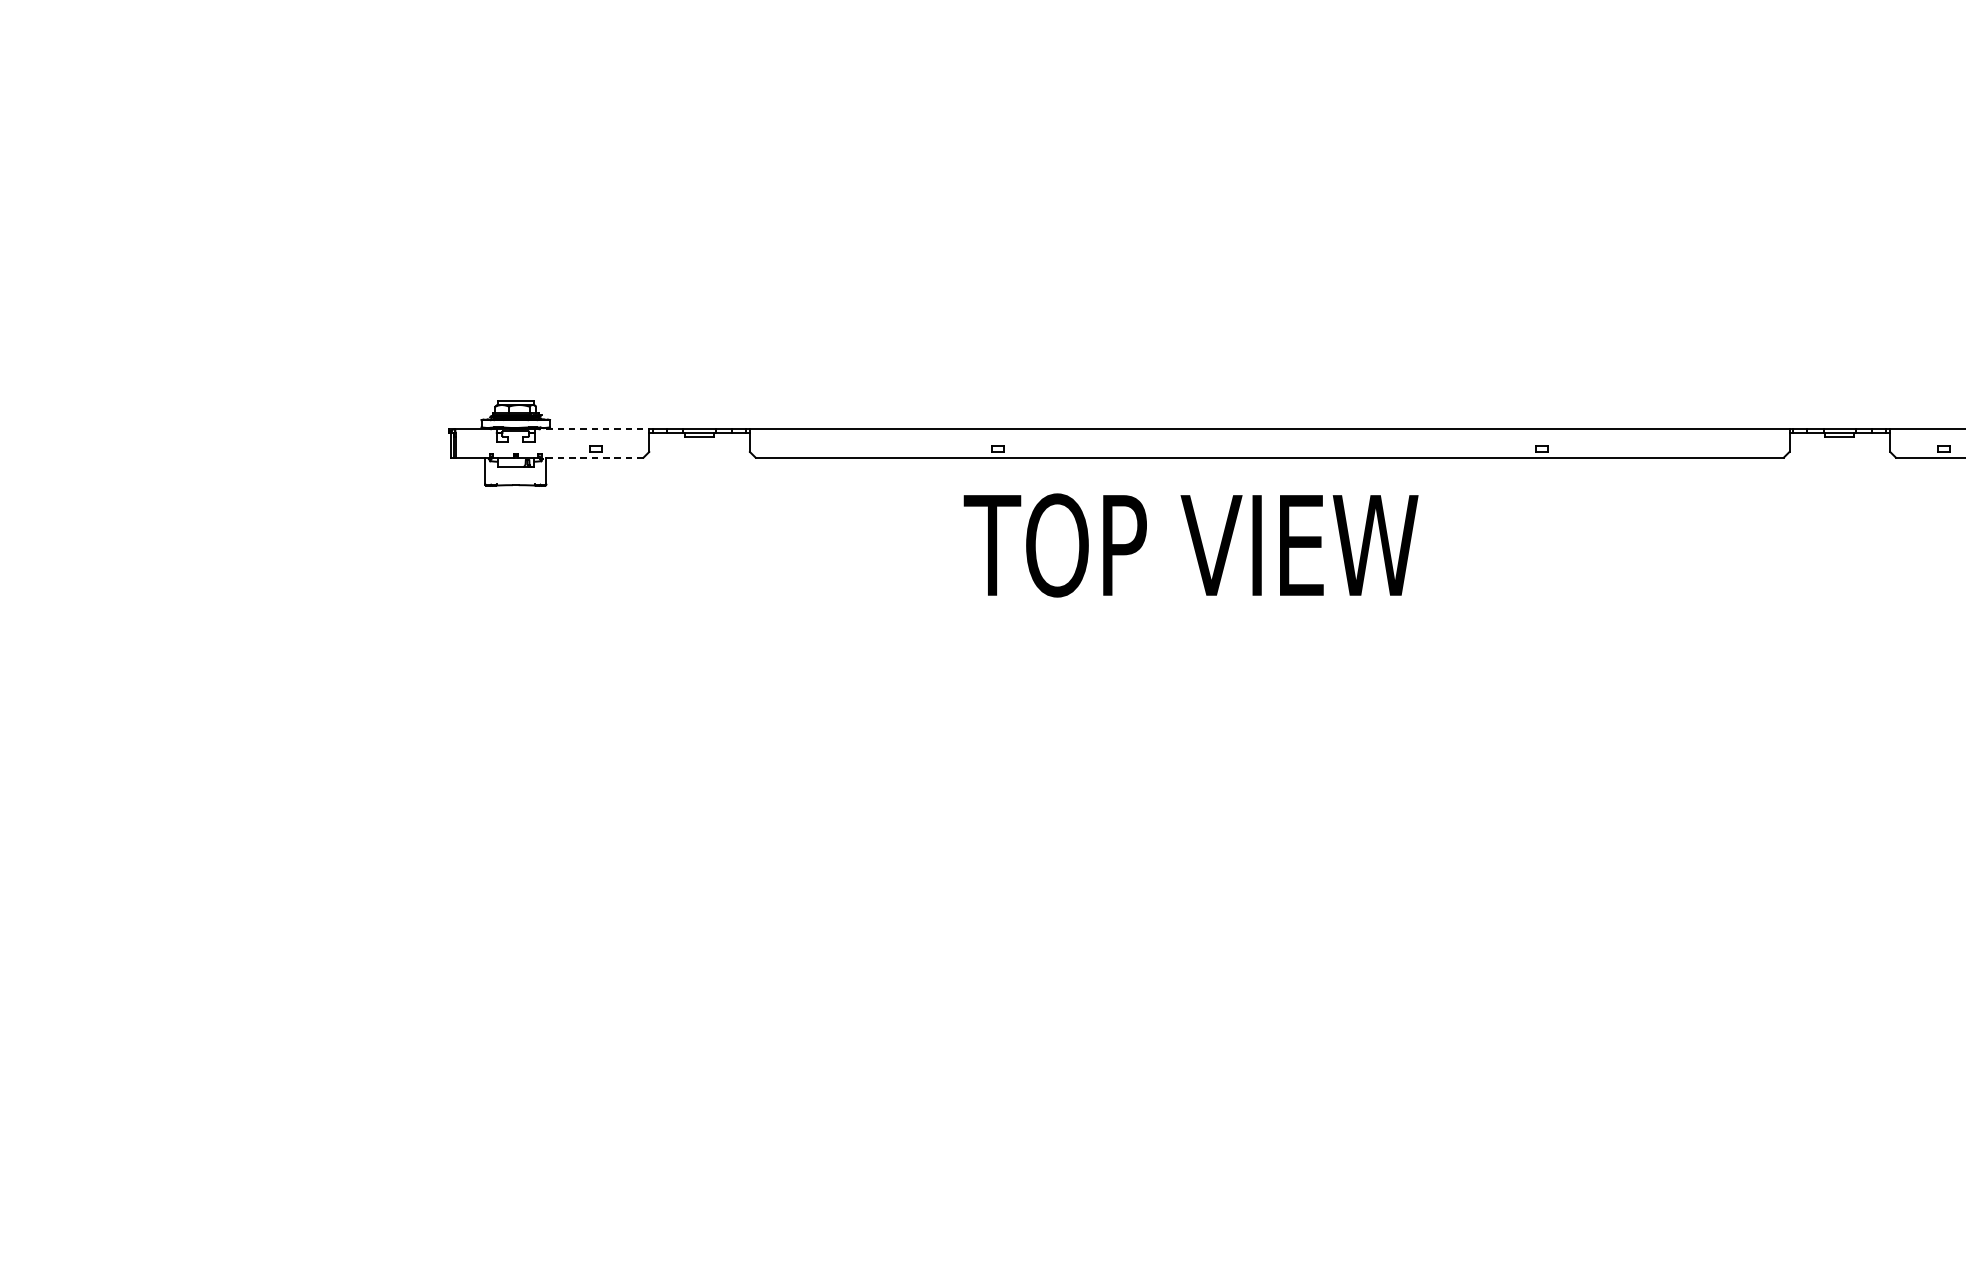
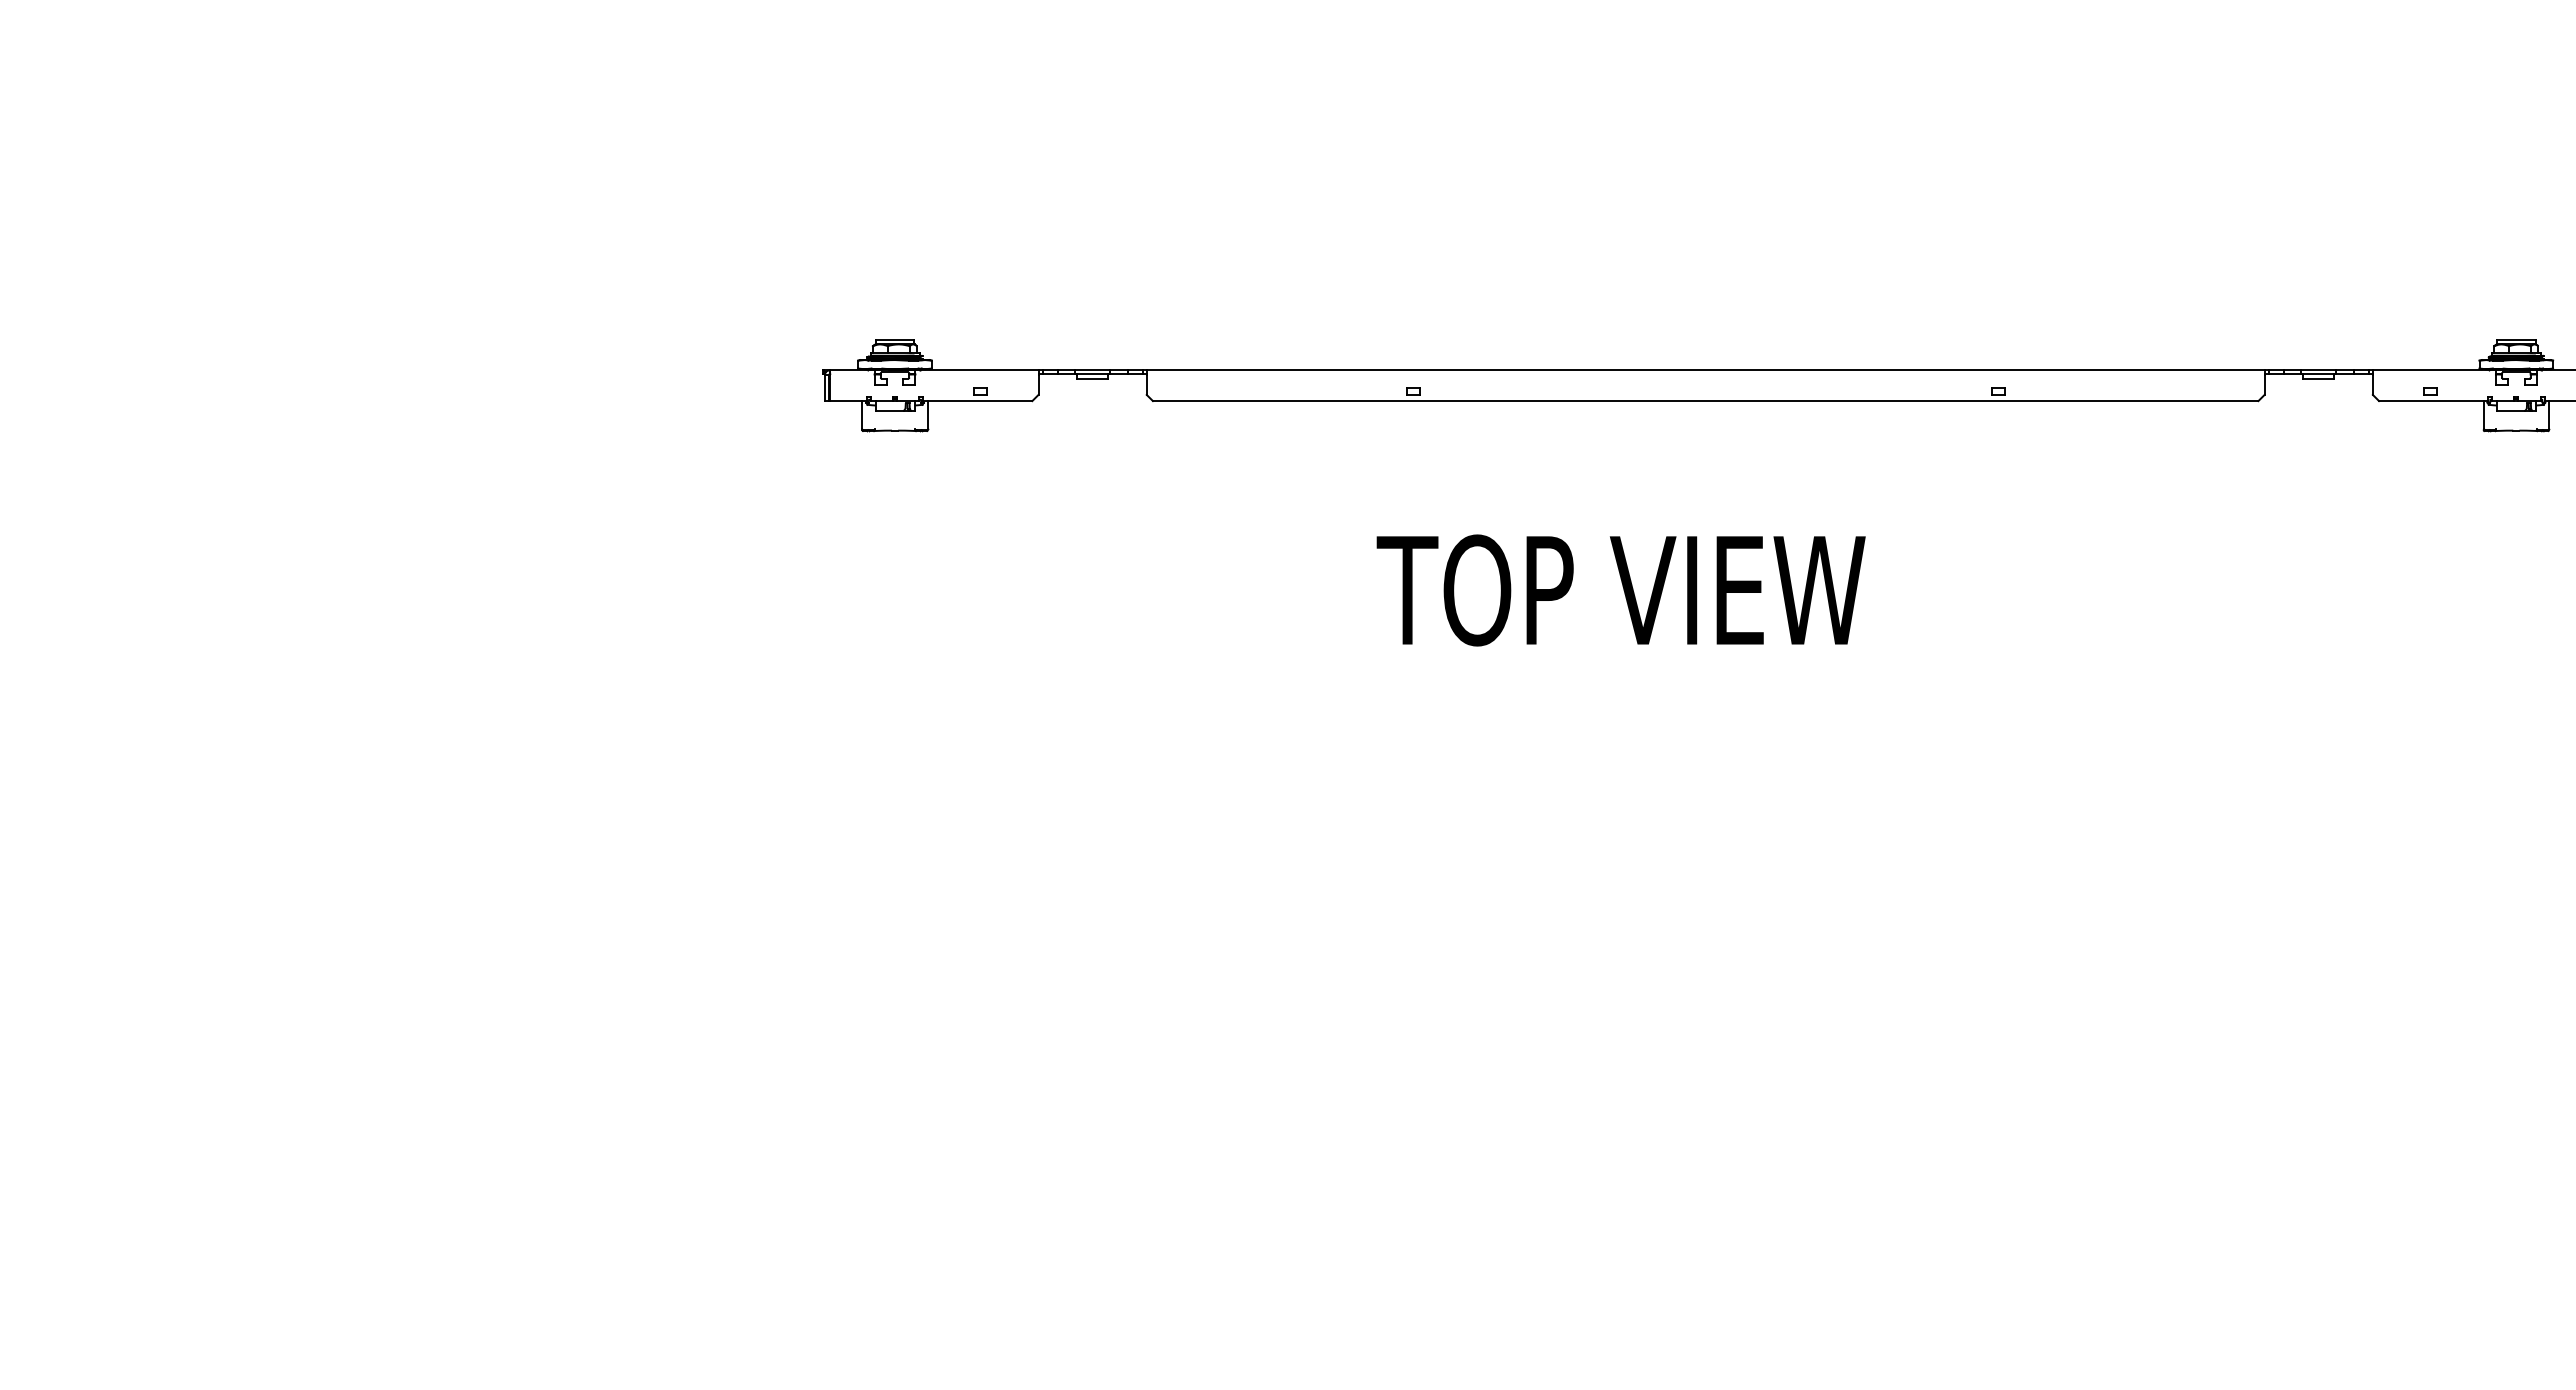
line: (591, 429) -> (976, 370), dashed -> solid
line: (592, 458) -> (977, 401), dashed -> solid
text: (1190, 545) -> (1620, 590), moved

